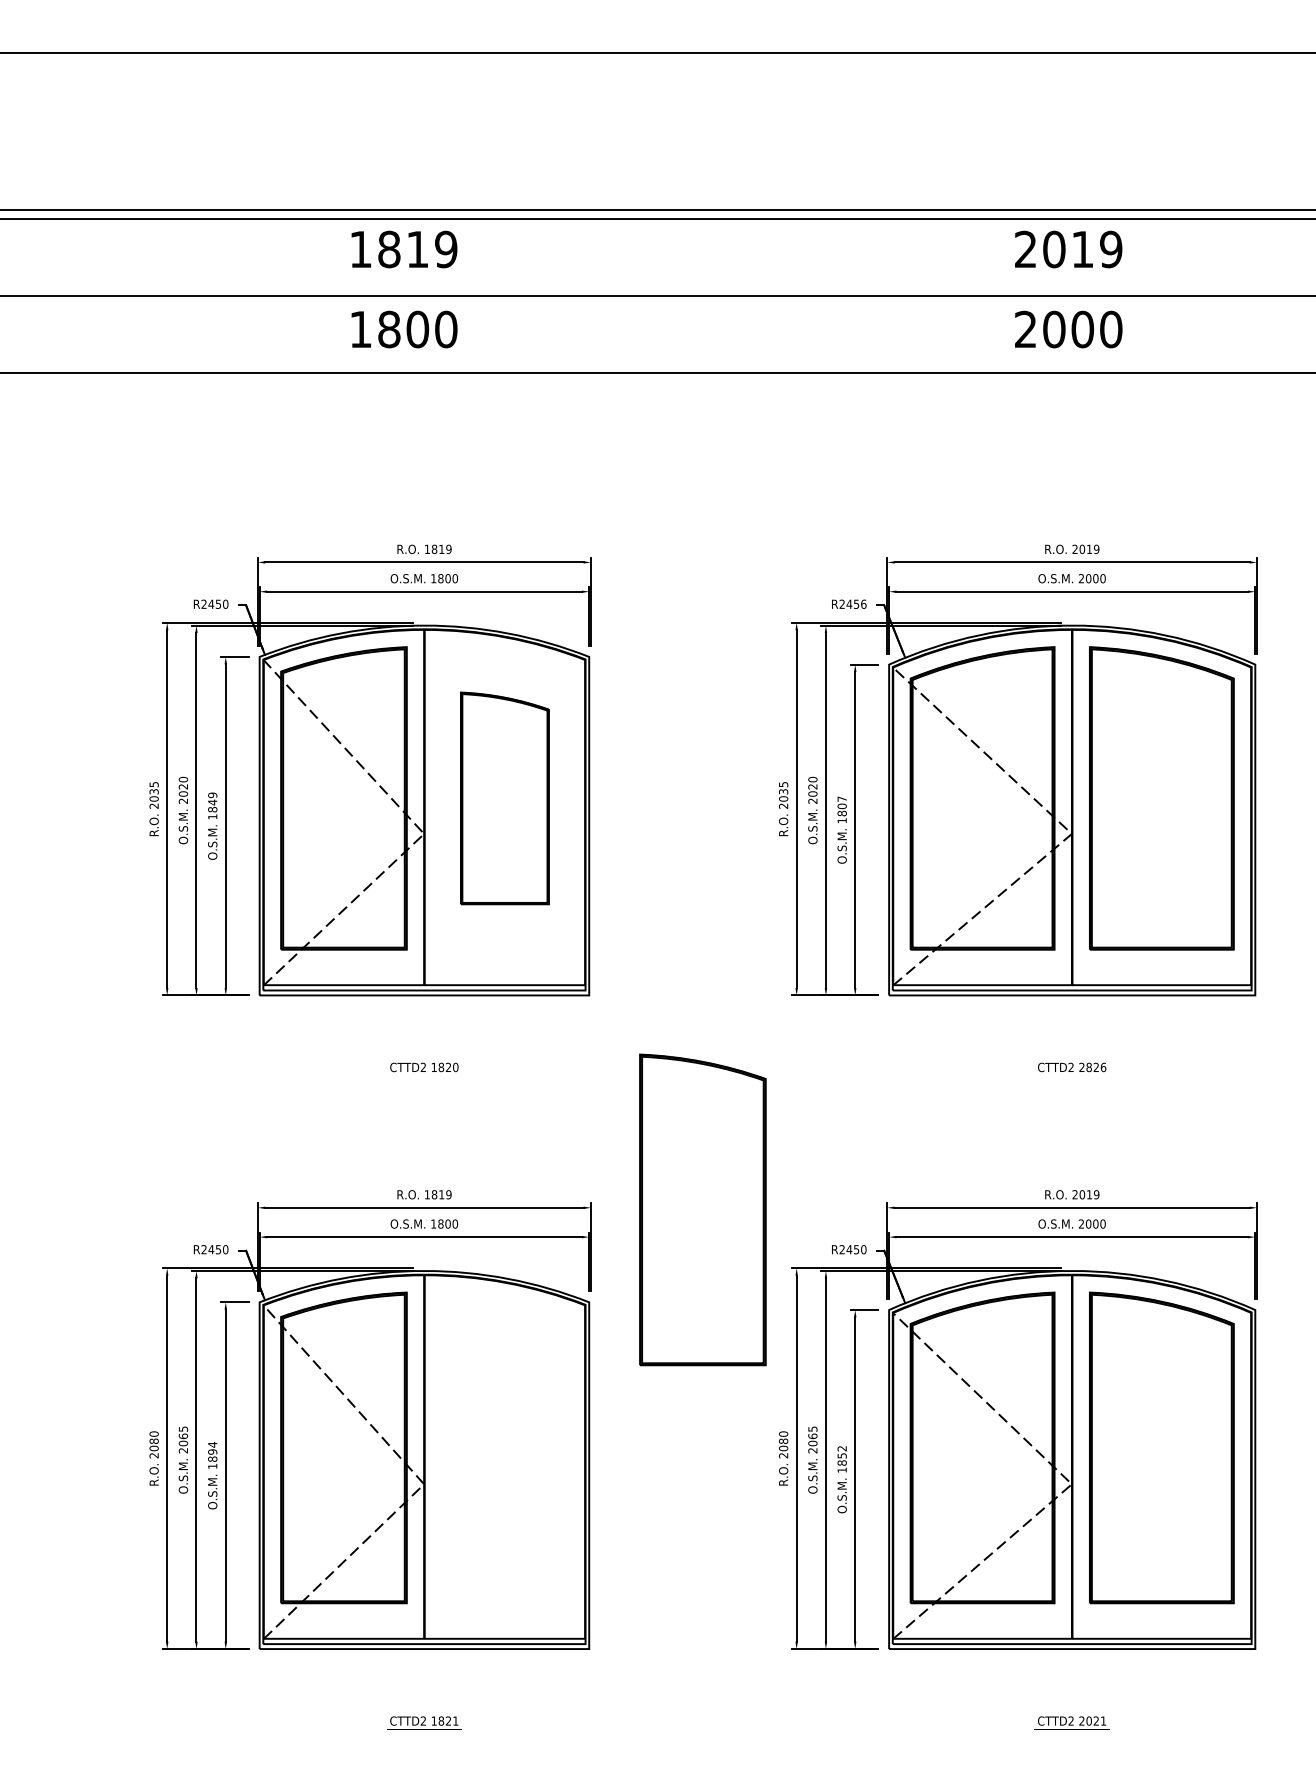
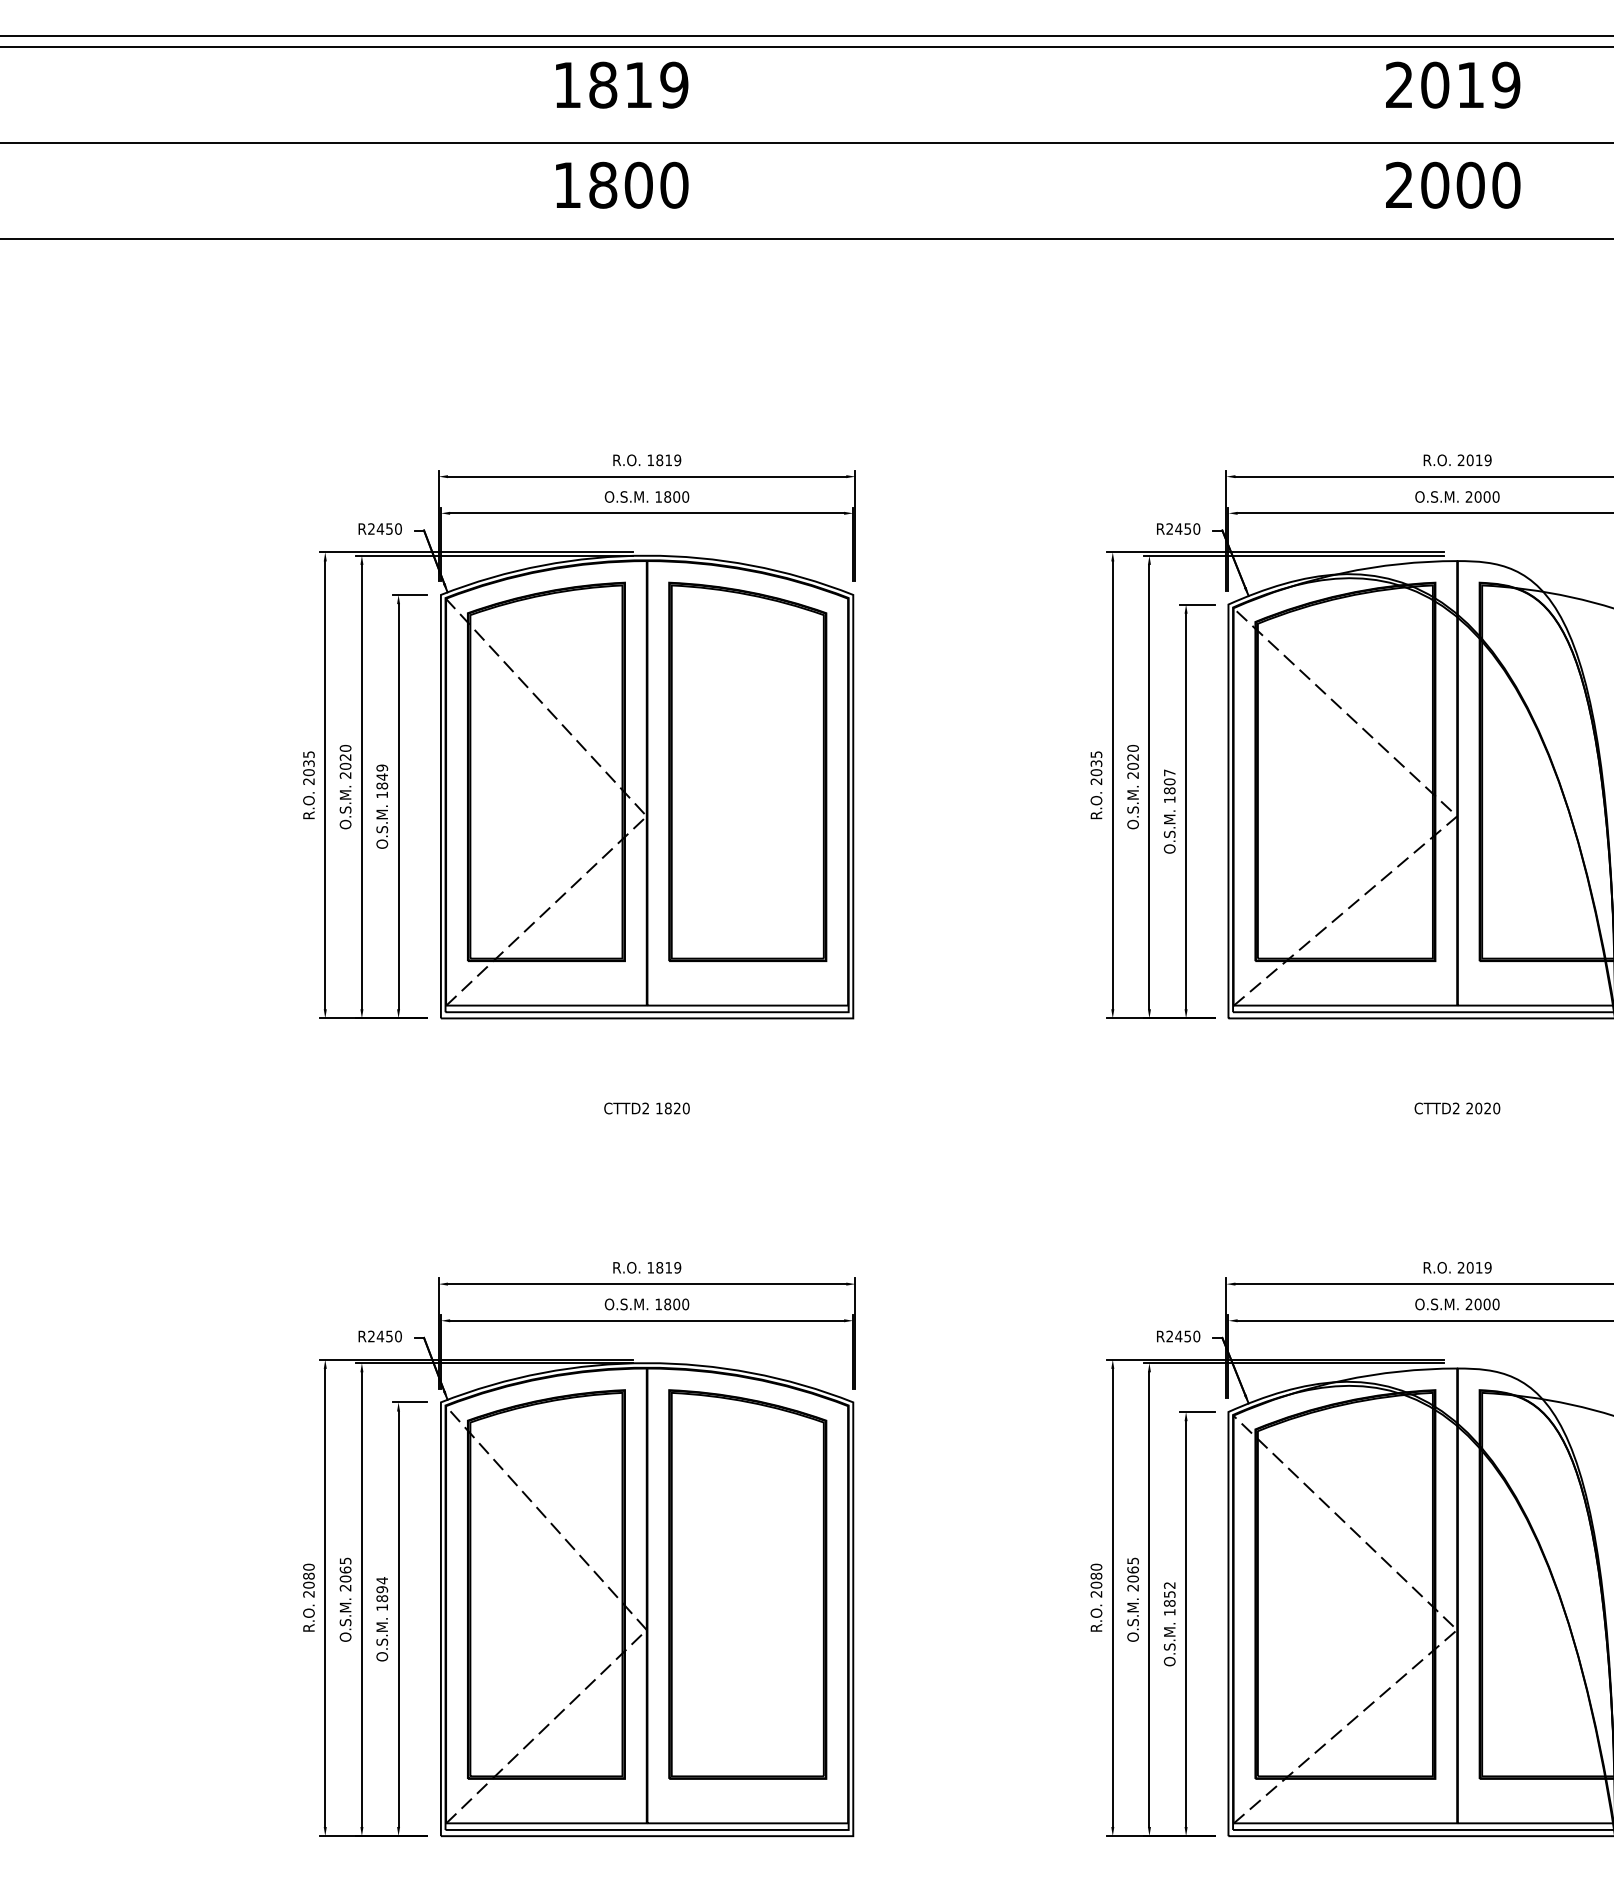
text: (863, 603) -> (1196, 528), R2456 -> R2450
part: (504, 798) -> (747, 772), size x1.43
text: (1096, 1066) -> (1487, 1107), 2826 -> 2020
part: (702, 1209) -> (747, 1583), moved

